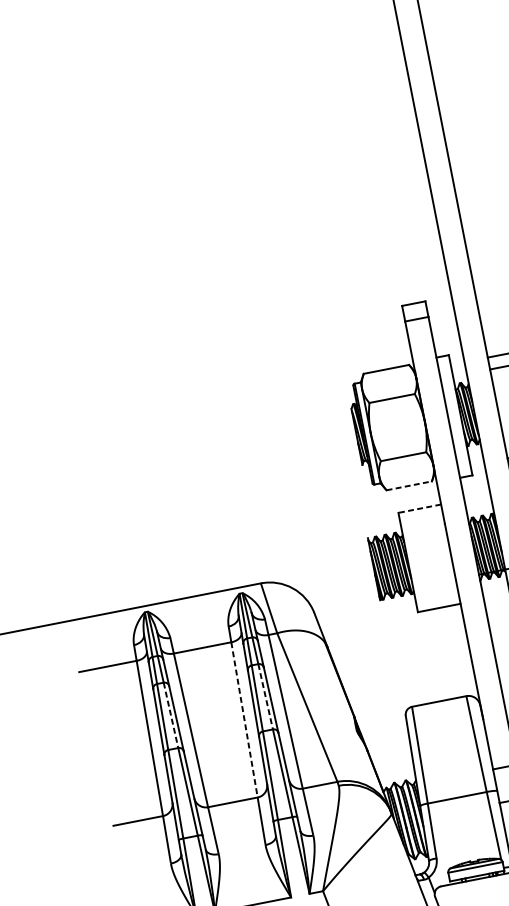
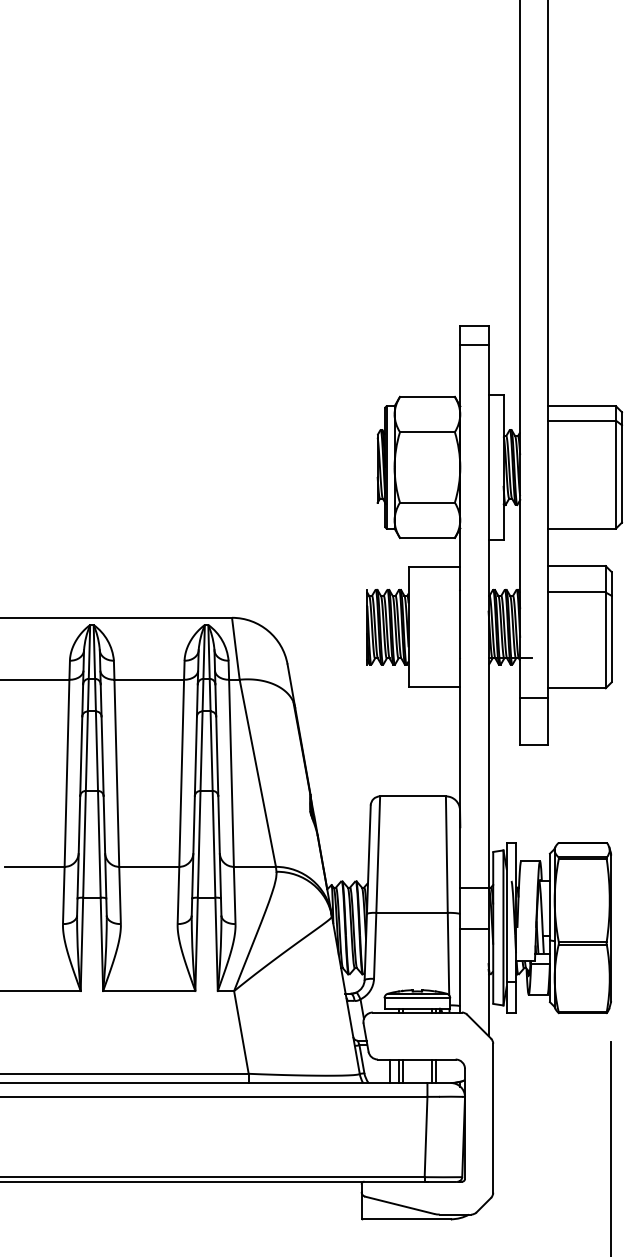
line: (409, 485) -> (427, 537), dashed -> solid
line: (419, 509) -> (434, 567), dashed -> solid
line: (265, 697) -> (211, 751), dashed -> solid
line: (170, 715) -> (96, 751), dashed -> solid
line: (244, 720) -> (181, 773), dashed -> solid

